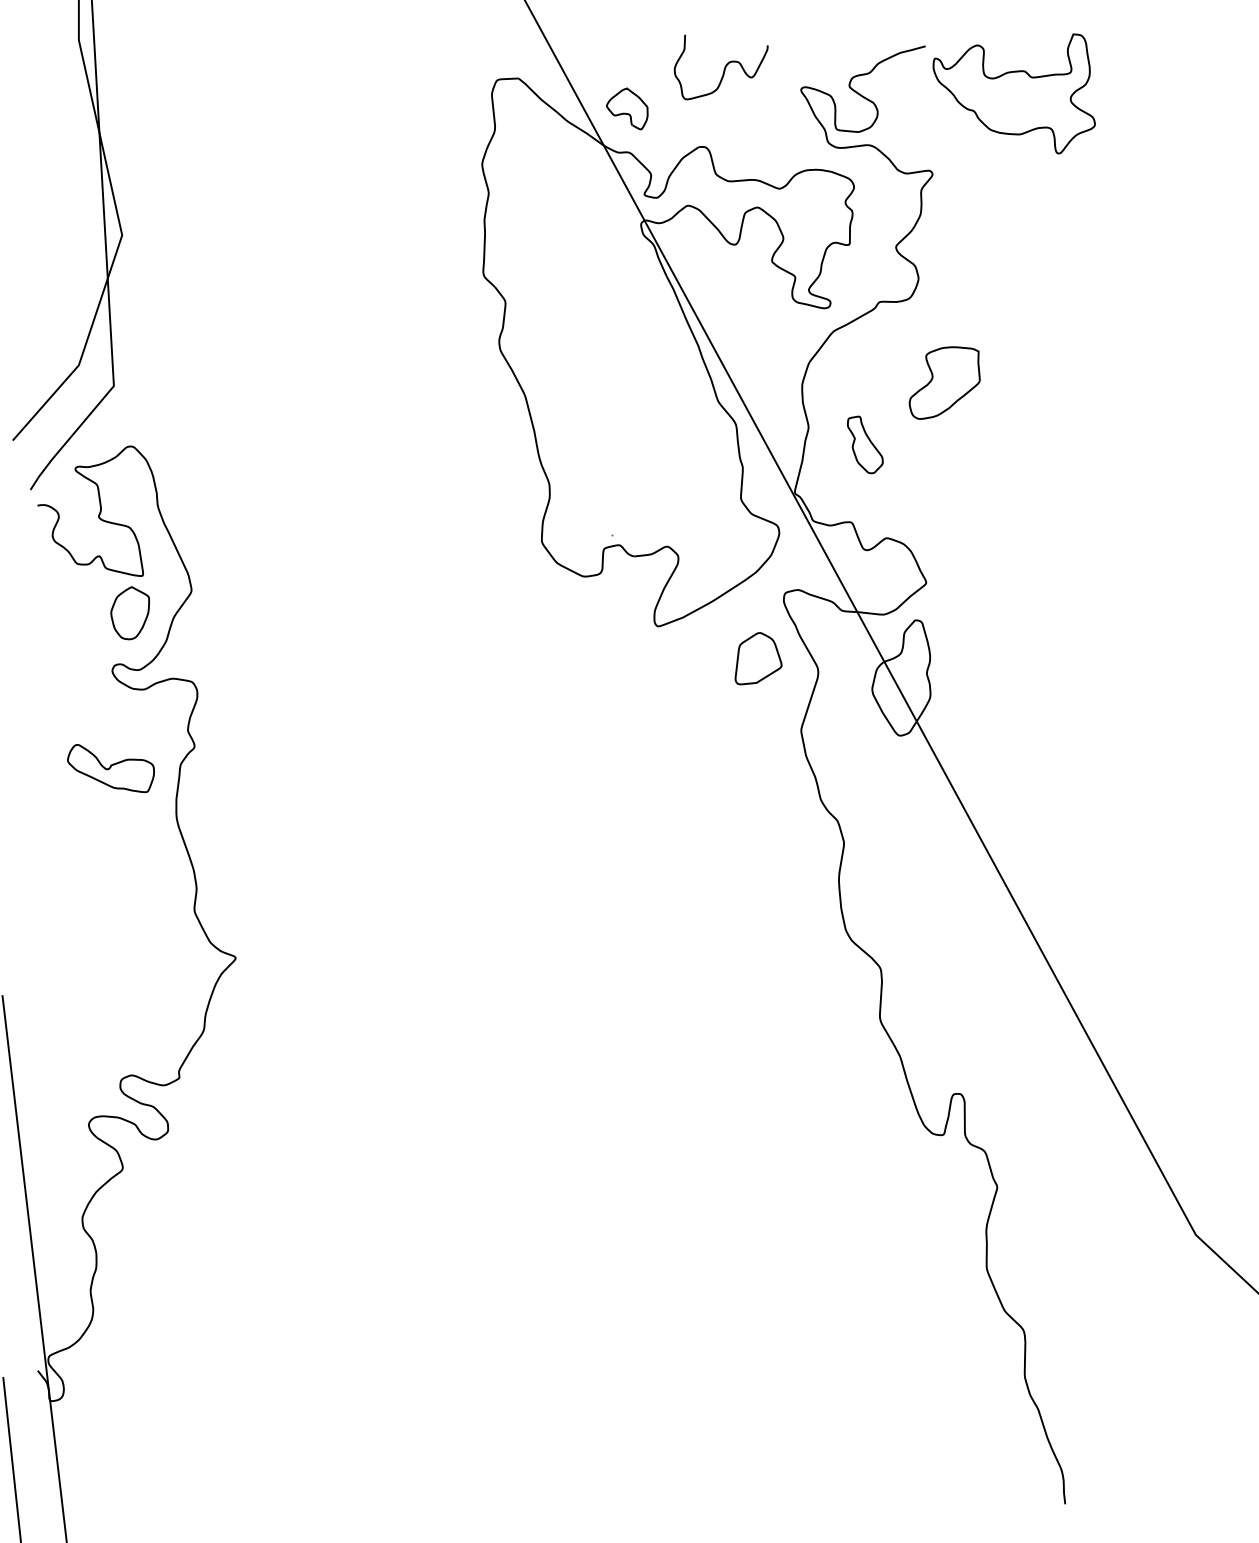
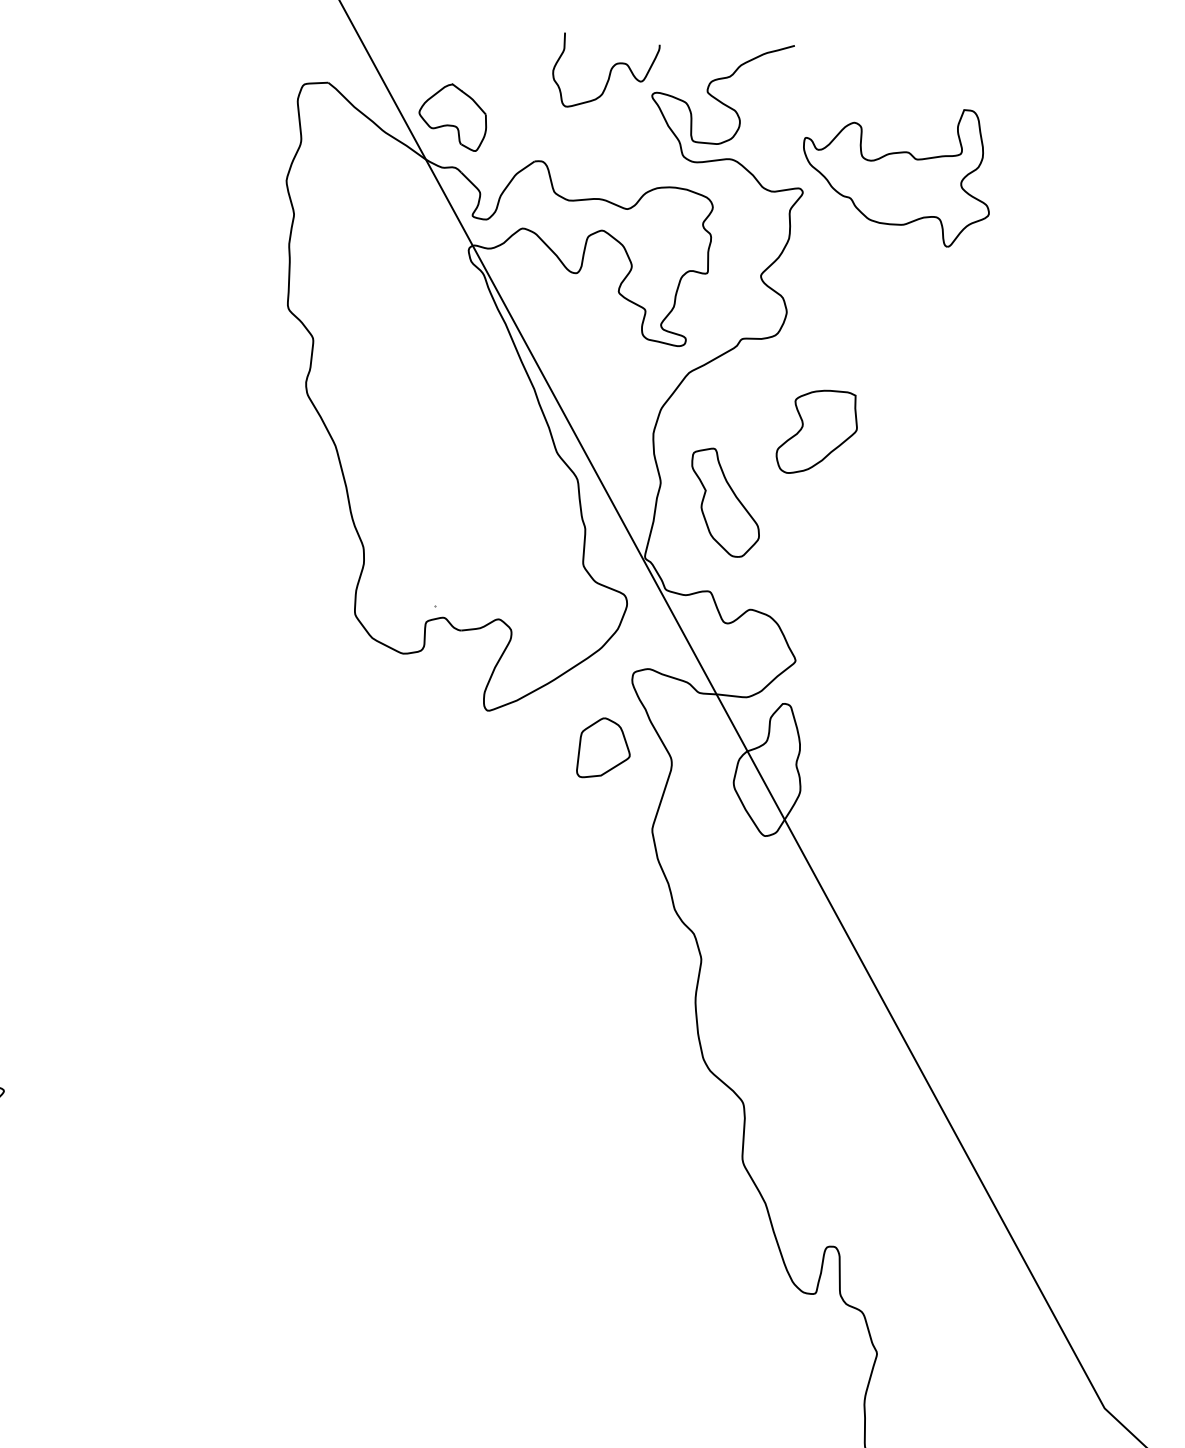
curve: (723, 69) -> (609, 72), moved
part: (1013, 93) -> (895, 177), moved
part: (627, 108) -> (453, 117), size x1.43
part: (865, 444) -> (725, 502), size x1.67

